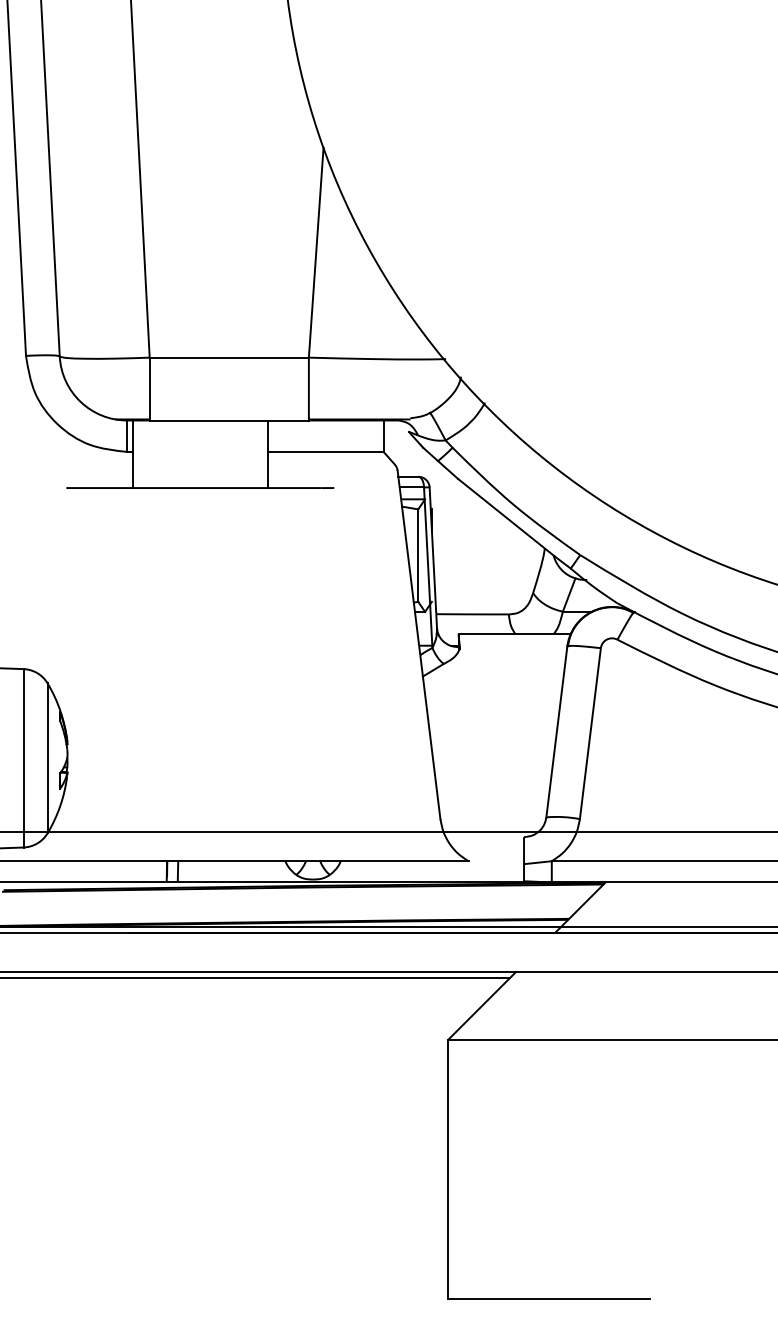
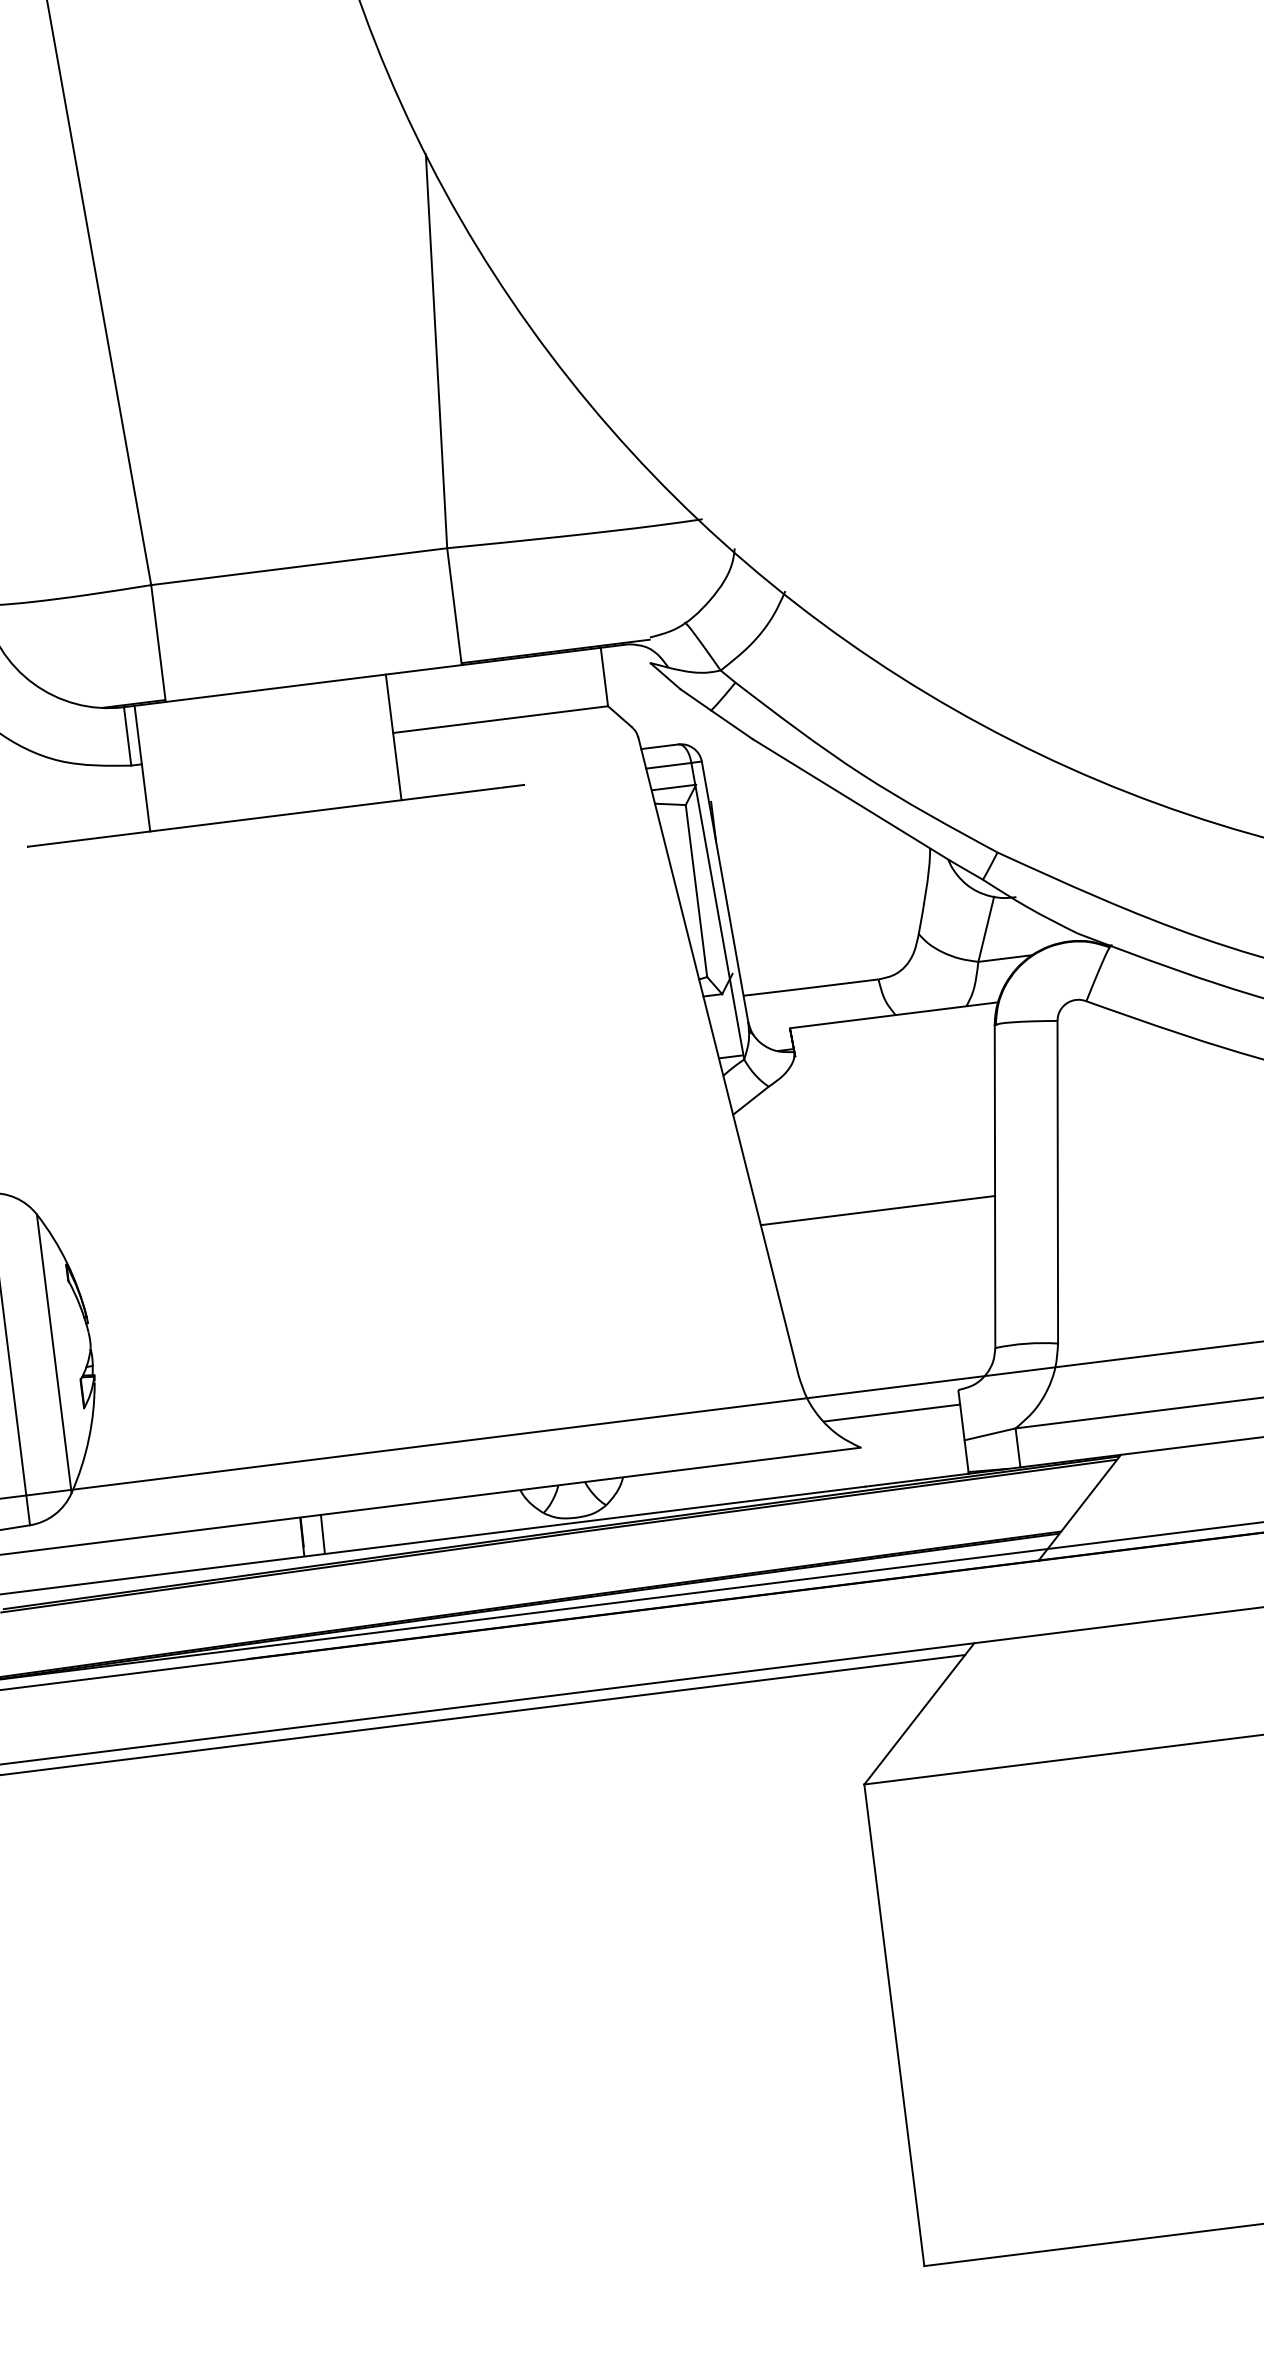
line: (493, 736) -> (878, 1209), added
line: (487, 844) -> (892, 1412), added

